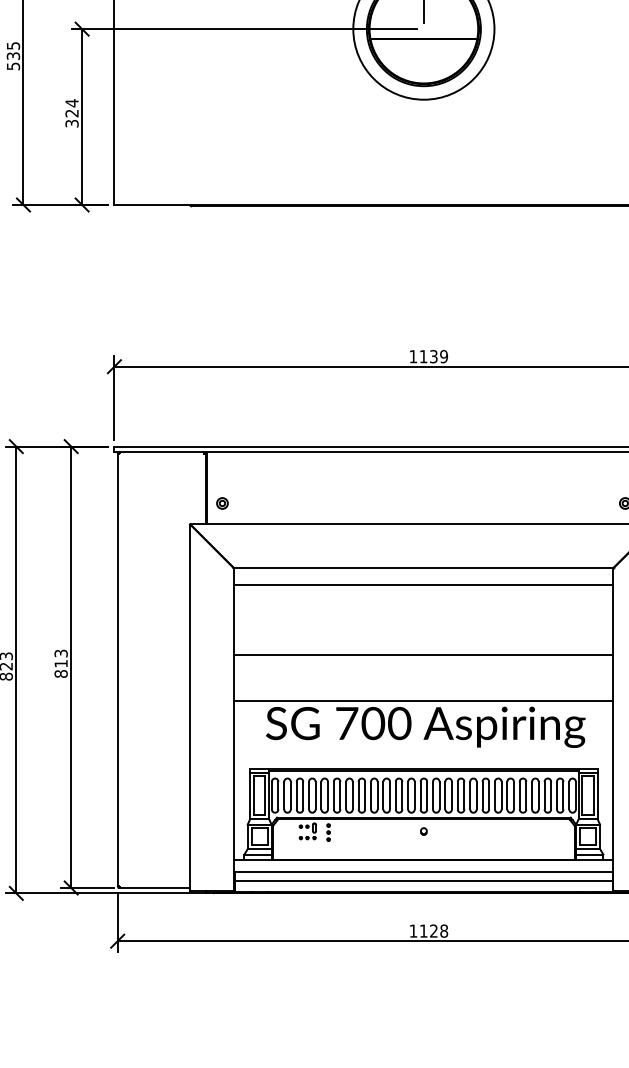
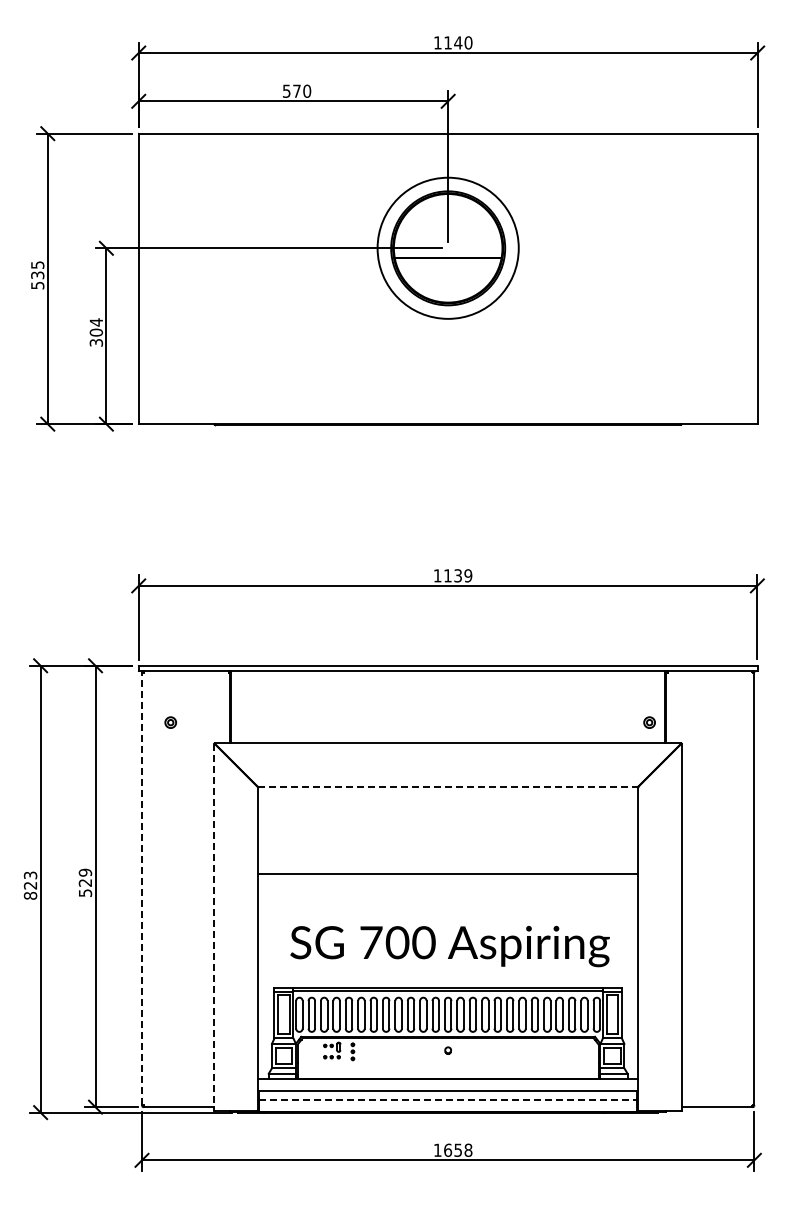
text: (72, 113) -> (96, 332), 324 -> 304
part: (222, 503) -> (170, 722), moved
line: (424, 568) -> (448, 787), solid -> dashed
line: (423, 585) -> (447, 804), removed
text: (61, 663) -> (85, 882), 813 -> 529
line: (117, 669) -> (141, 888), solid -> dashed
line: (423, 701) -> (447, 920), removed
line: (190, 708) -> (214, 927), solid -> dashed
line: (424, 881) -> (448, 1100), solid -> dashed
text: (428, 930) -> (452, 1149), 1128 -> 1658

